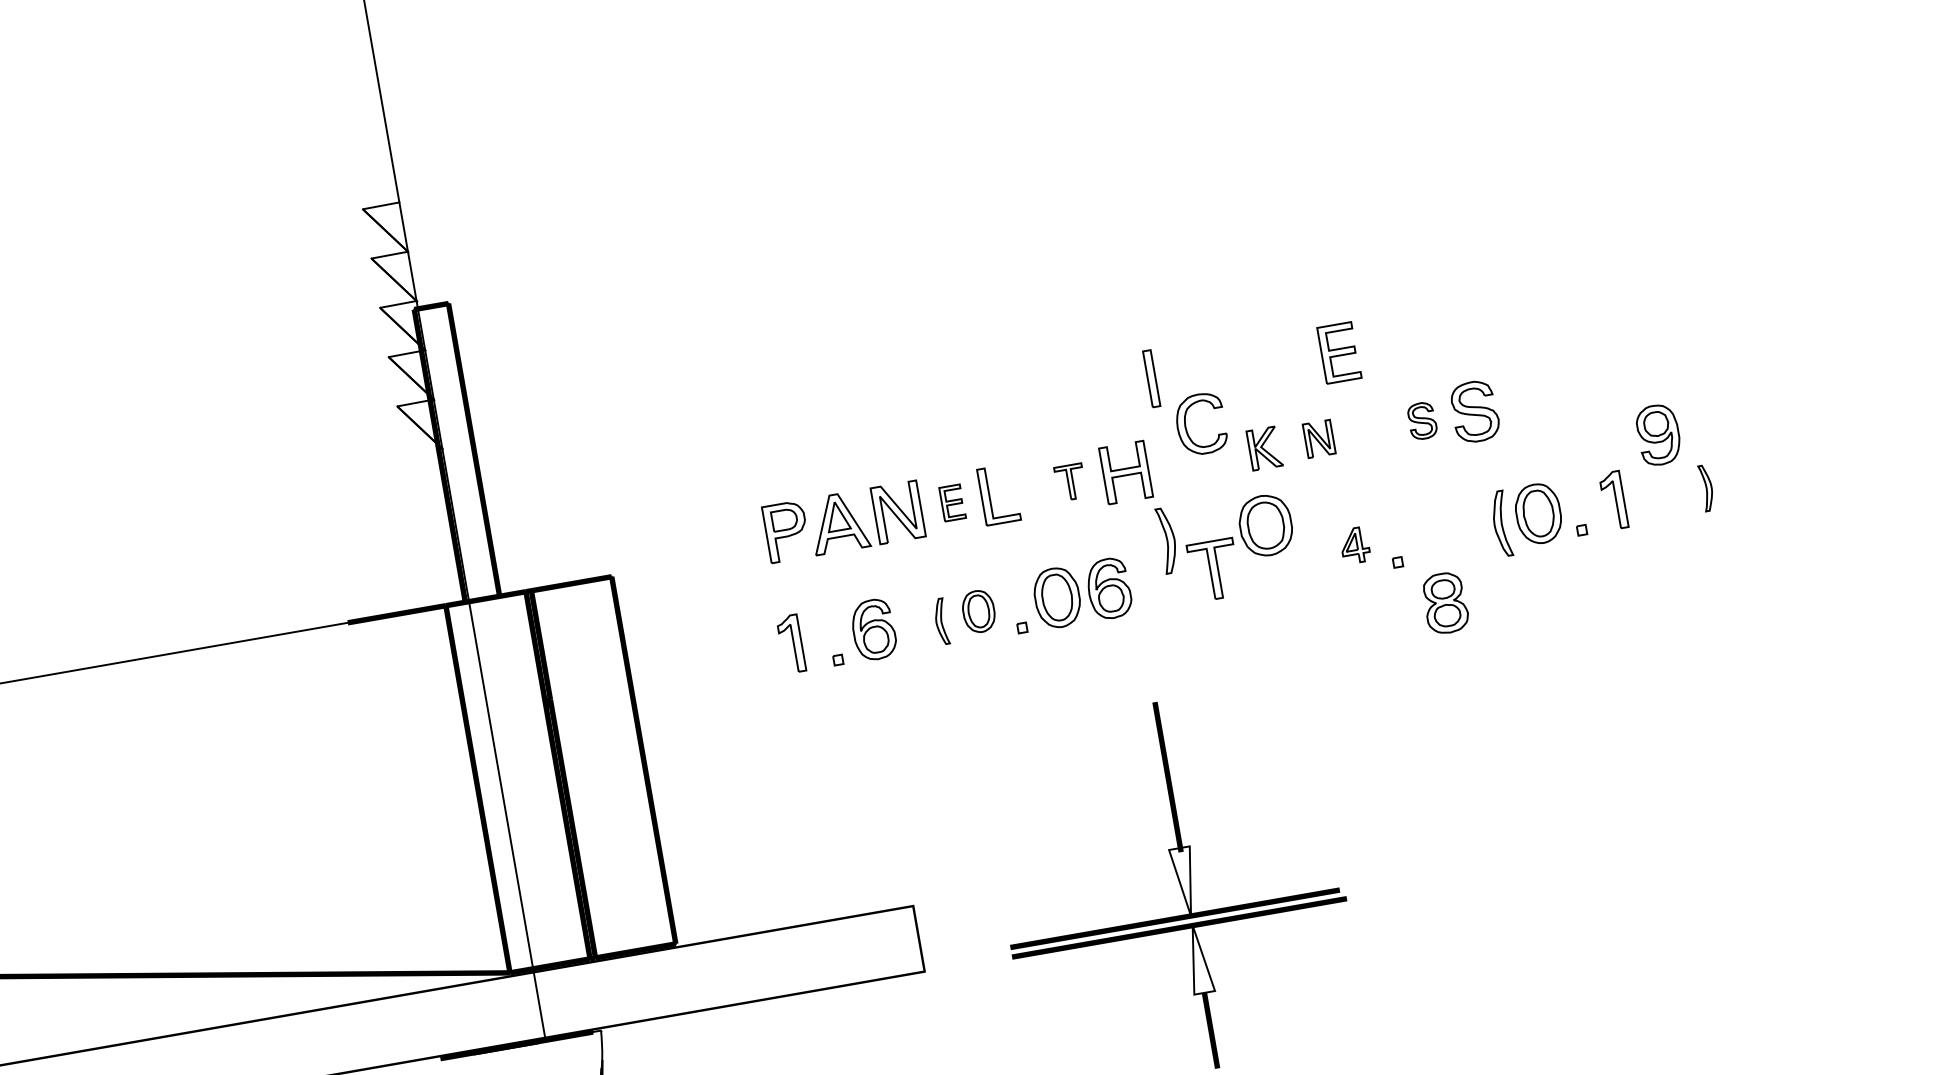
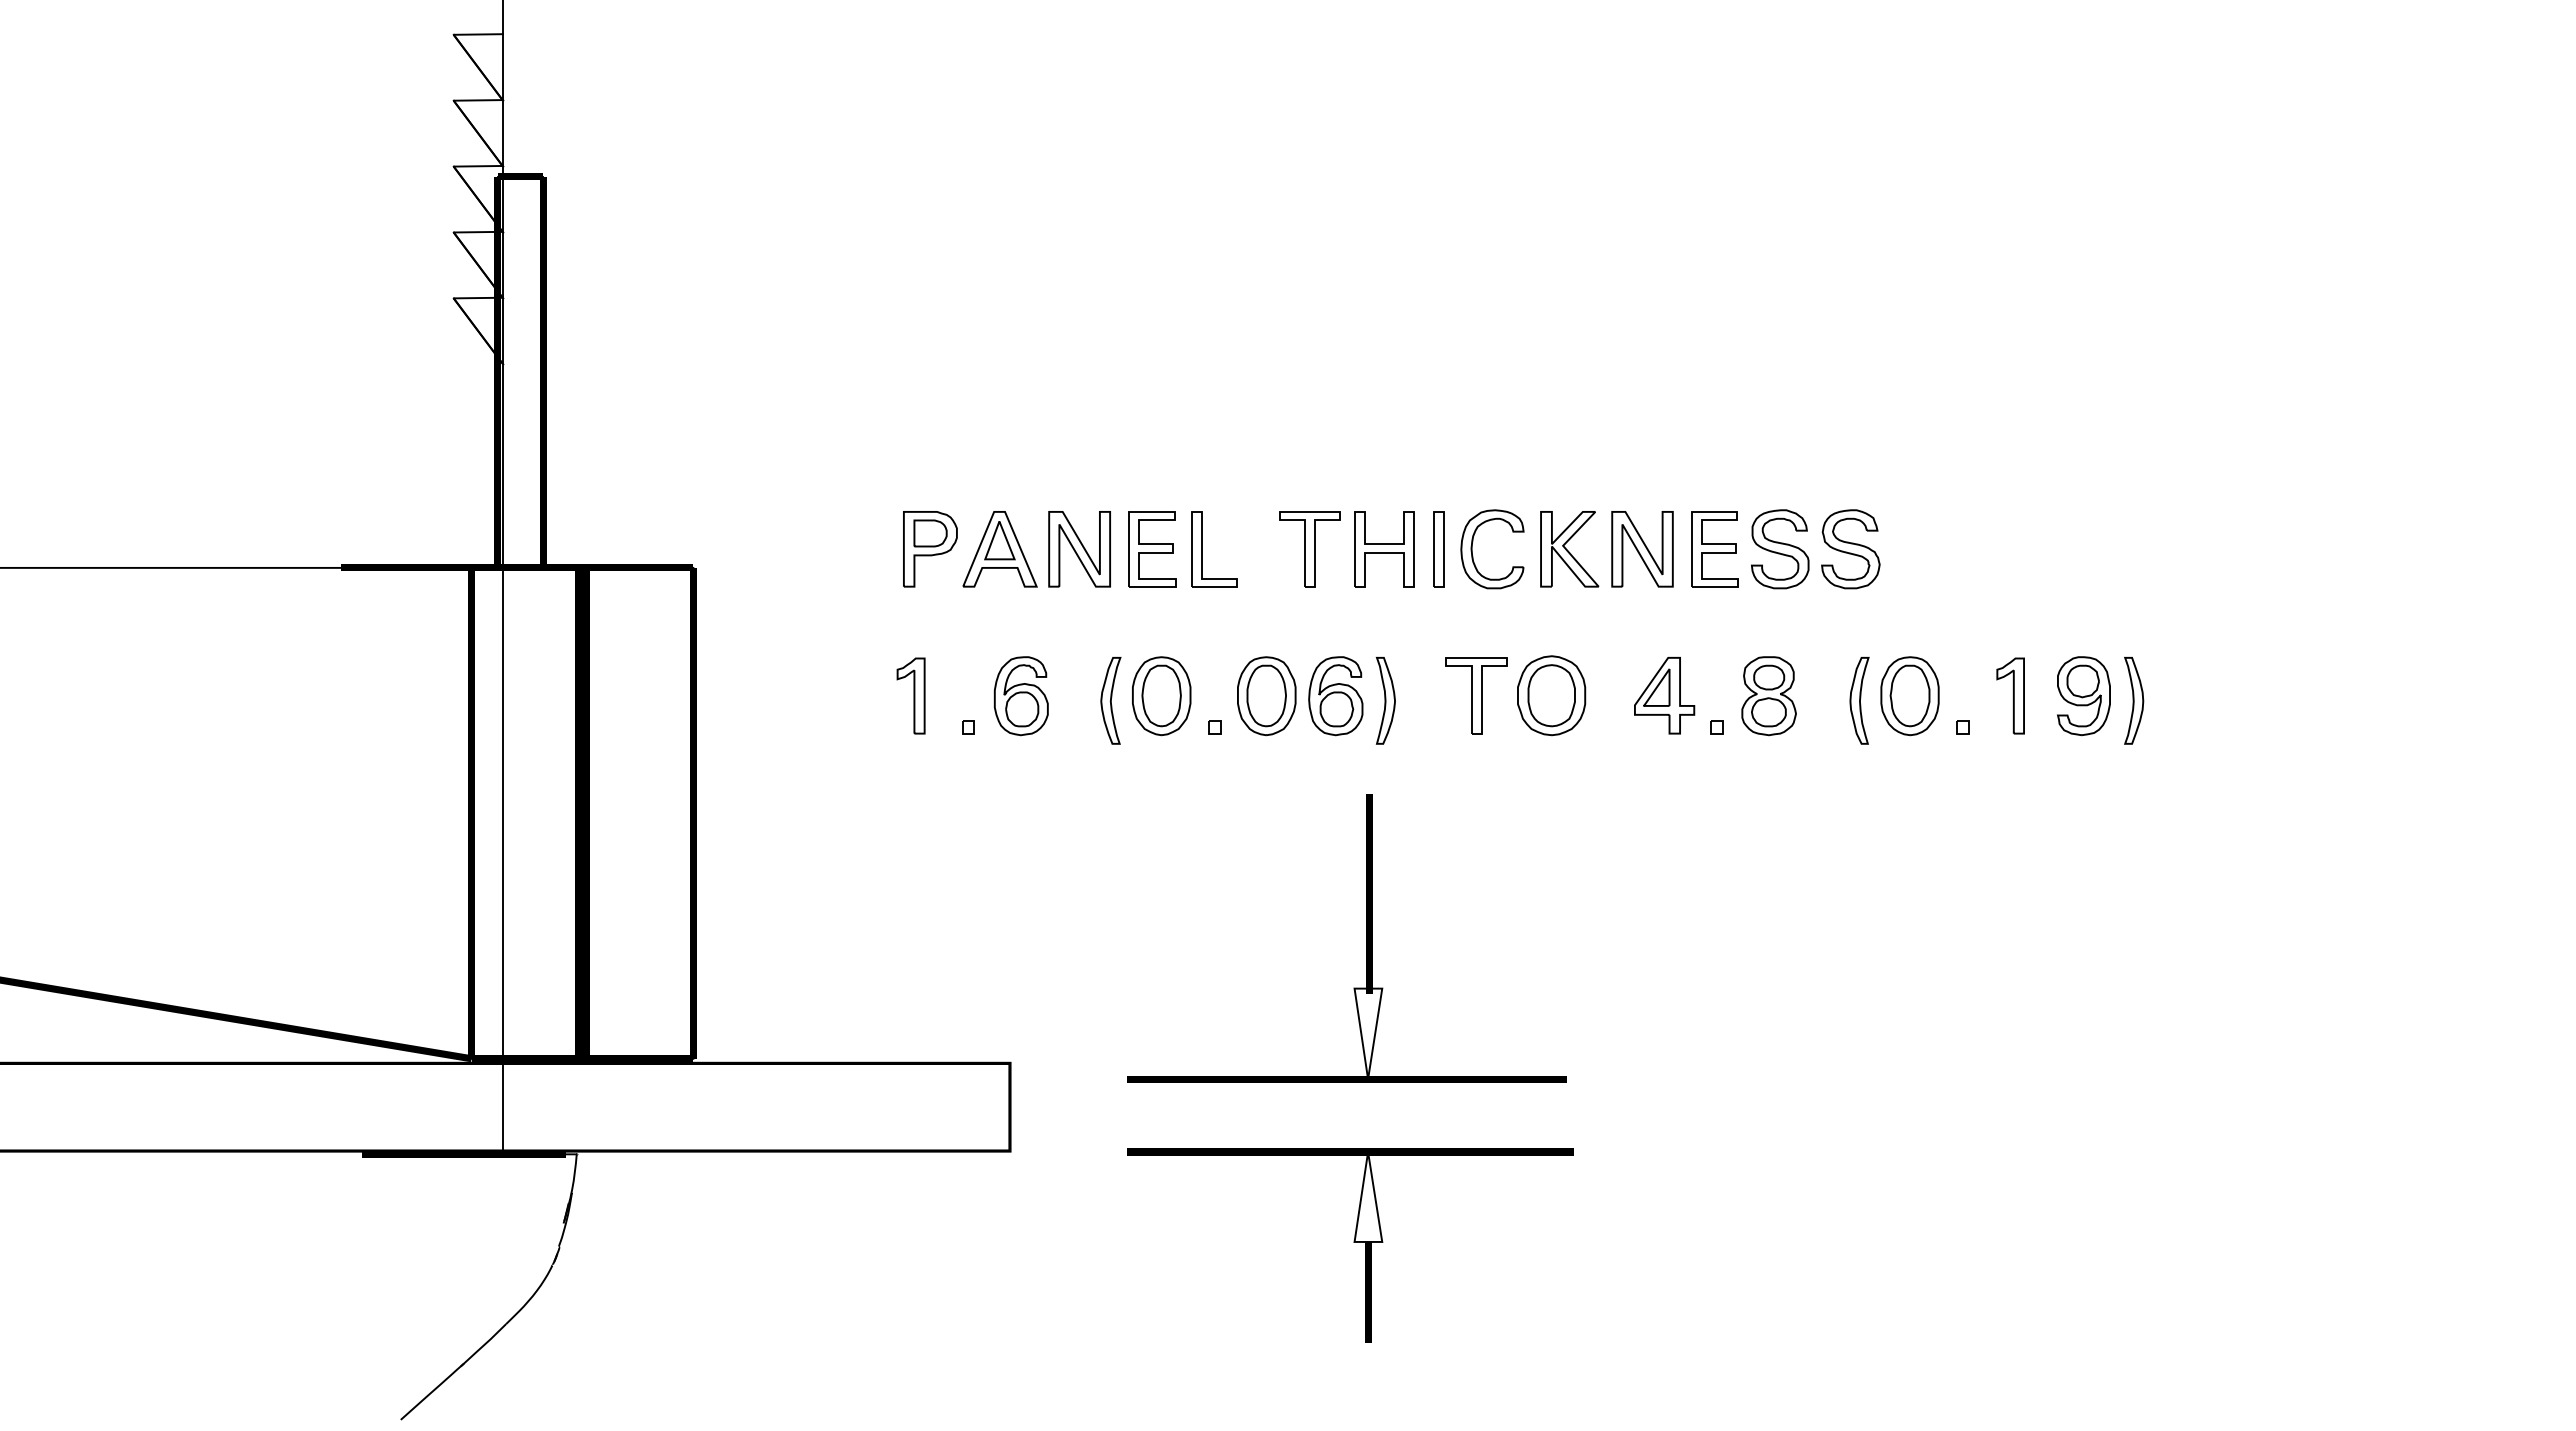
part: (1338, 353) -> (1714, 549), moved
part: (1151, 378) -> (1438, 549), moved
part: (1422, 421) -> (1780, 549), size x1.67
part: (1187, 431) -> (1473, 555), moved
part: (1658, 435) -> (2083, 696), moved
part: (1319, 439) -> (1642, 549), size x1.67
part: (1264, 448) -> (1569, 549), size x1.43
part: (1070, 482) -> (1309, 549), size x1.67
part: (1707, 487) -> (2134, 700), size x1.43
part: (952, 503) -> (1152, 549), size x1.67
part: (1265, 525) -> (1551, 695), moved
part: (1167, 540) -> (1385, 700), moved
part: (1354, 545) -> (1664, 695), size x1.67
part: (1445, 603) -> (1768, 696), moved
part: (978, 611) -> (1161, 696), size x1.43
part: (941, 621) -> (1110, 700), size x1.43
part: (1171, 810) -> (1366, 938), moved

